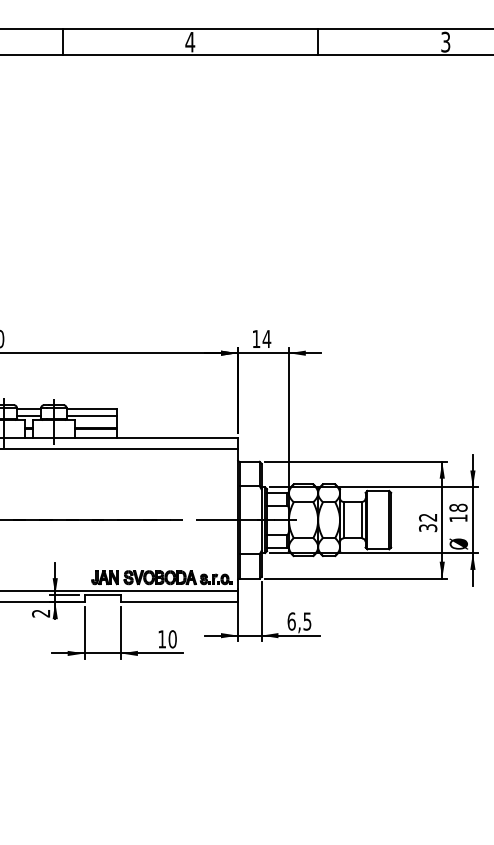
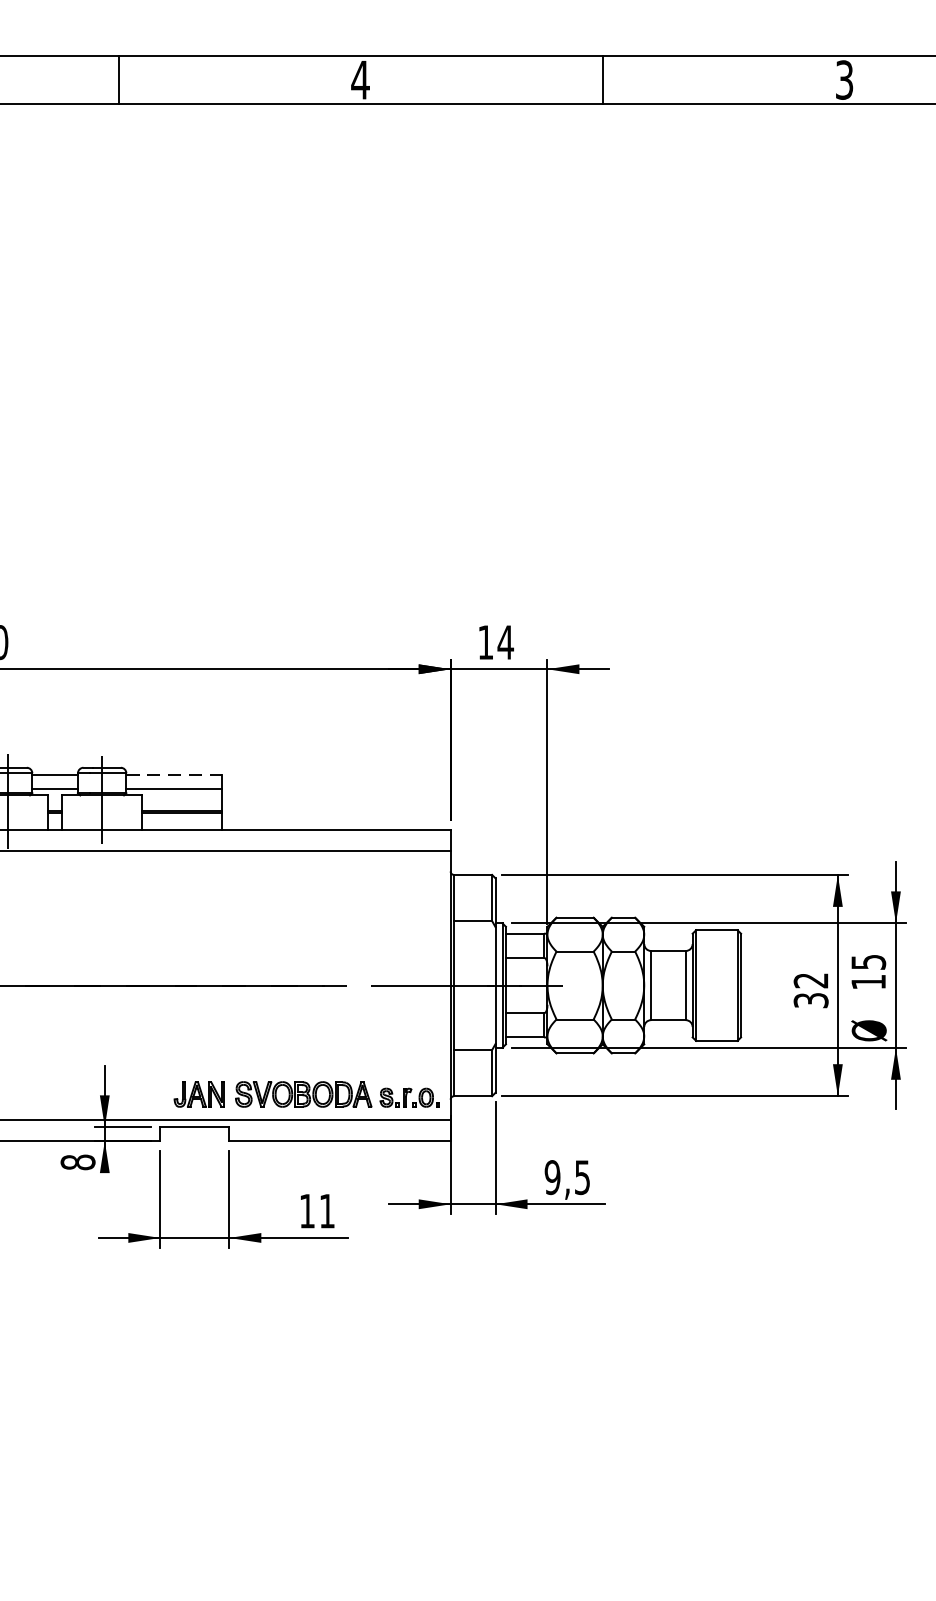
line: (92, 408) -> (175, 773), solid -> dashed
text: (458, 507) -> (868, 961), 18 -> 15
text: (41, 613) -> (78, 1162), 2 -> 8
text: (291, 621) -> (552, 1177), 6,5 -> 9,5
text: (172, 639) -> (326, 1211), 10 -> 11

